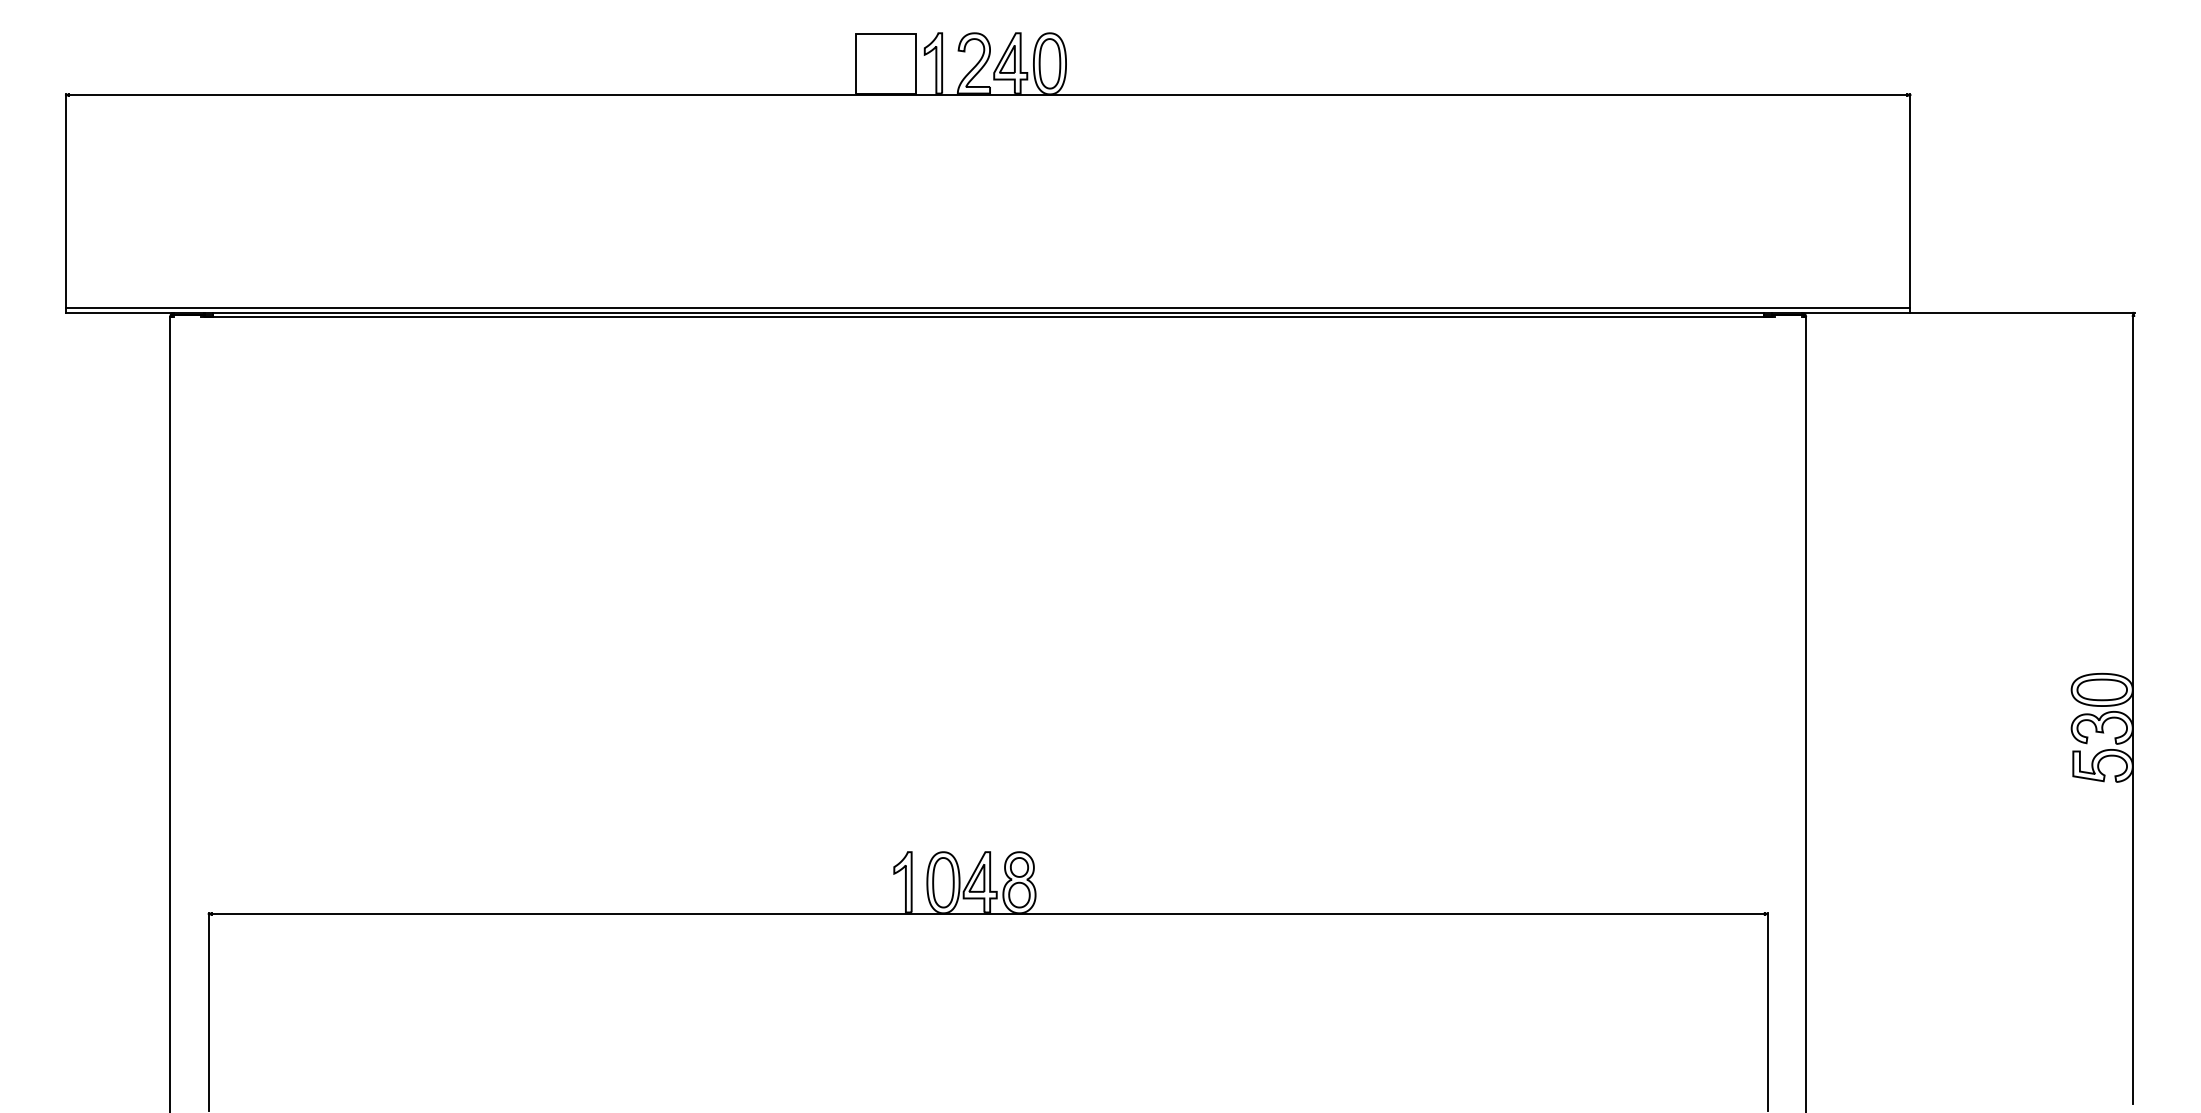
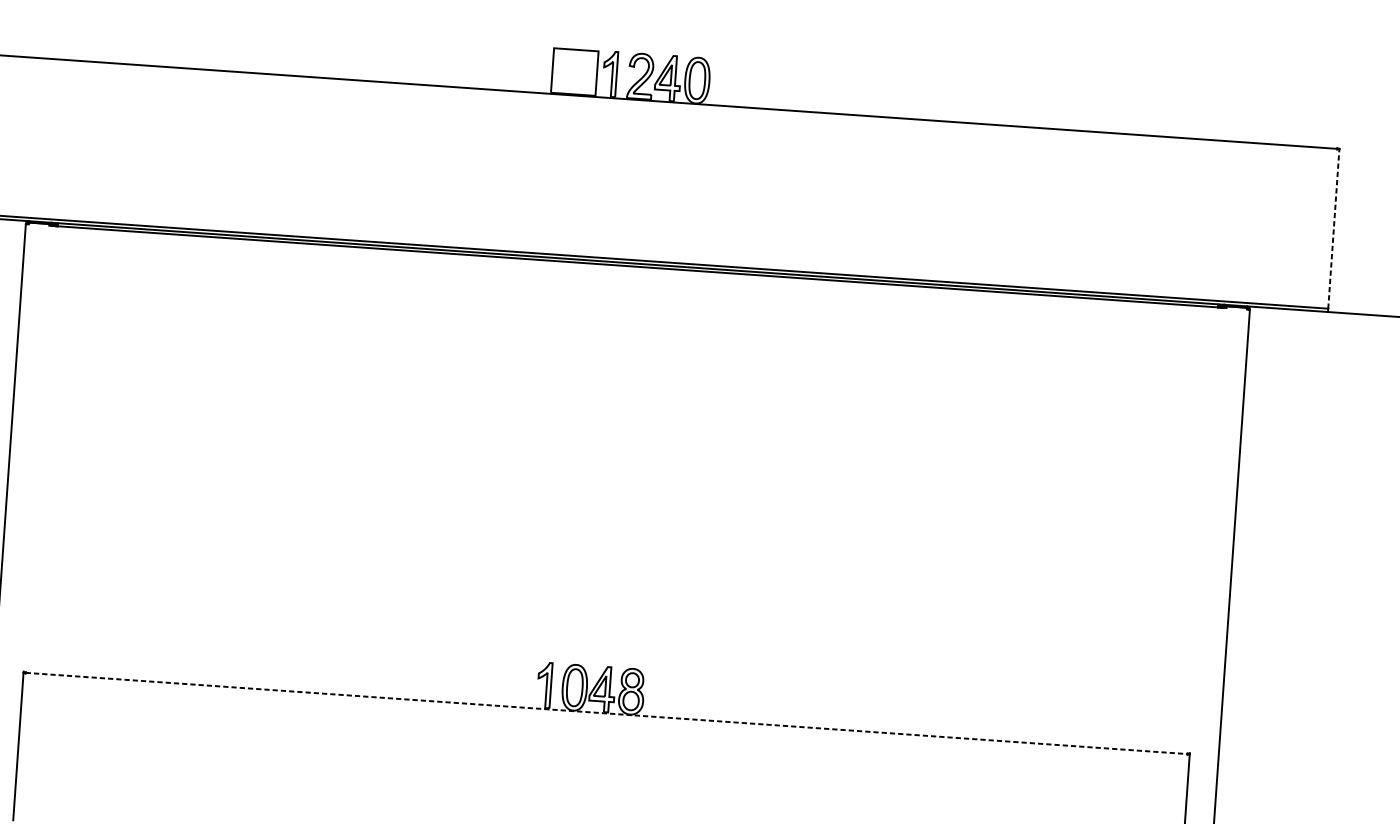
line: (1910, 200) -> (1334, 227), solid -> dashed
line: (988, 913) -> (606, 713), solid -> dashed

